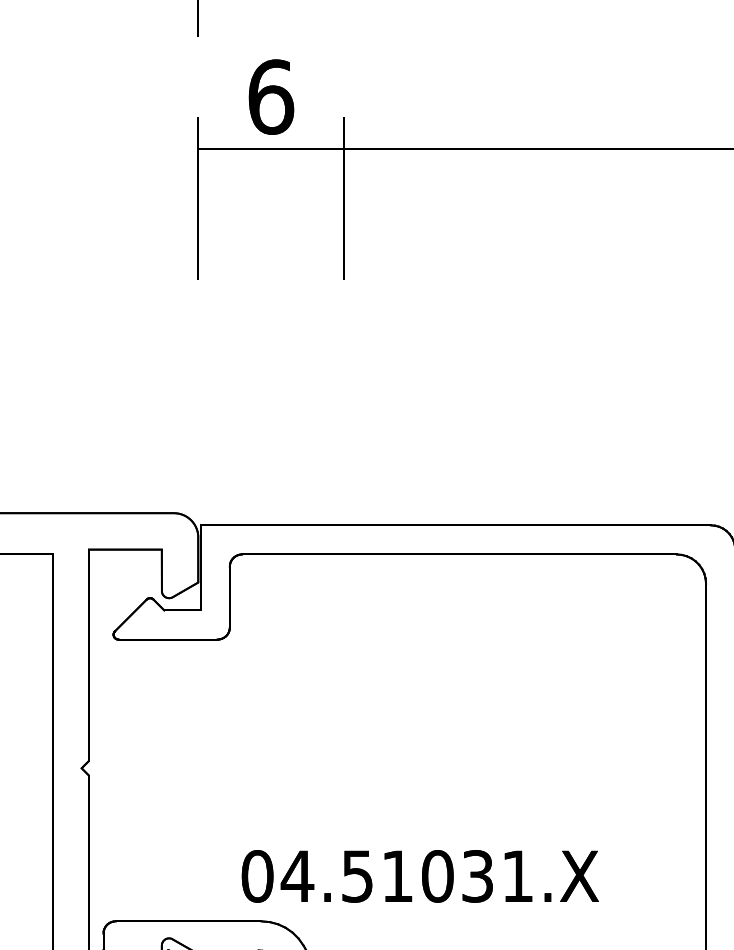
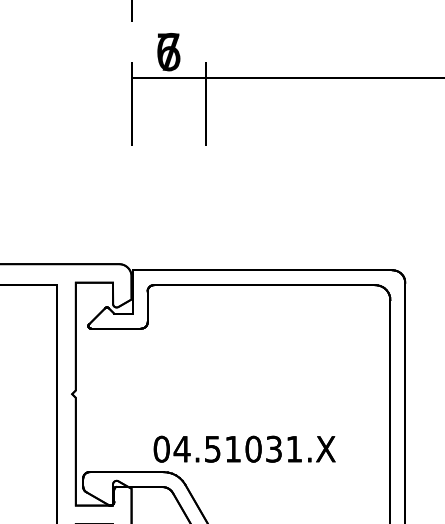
text: (270, 97) -> (168, 52), 6 -> 7

